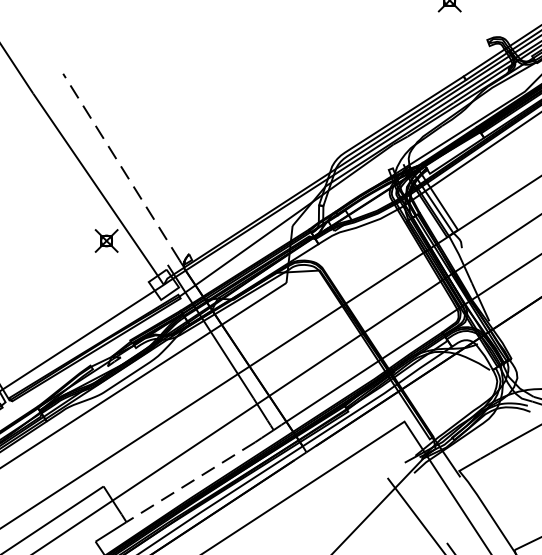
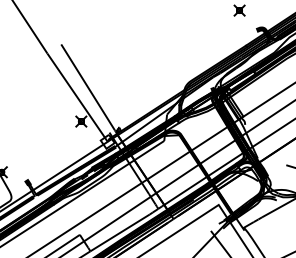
line: (122, 167) -> (88, 87), dashed -> solid
line: (191, 481) -> (120, 232), dashed -> solid

